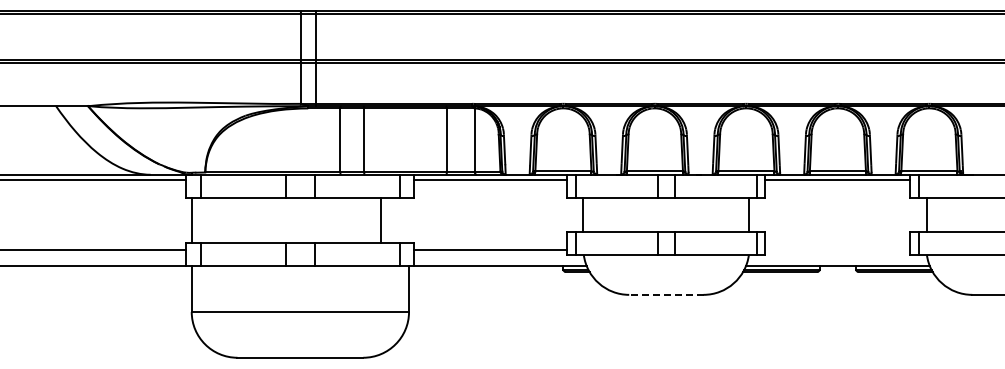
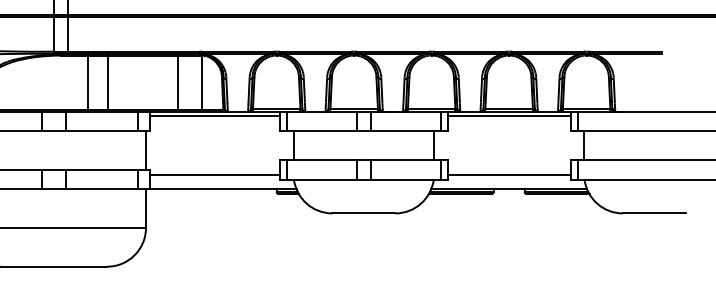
line: (381, 220) -> (146, 150), moved
line: (837, 249) -> (508, 175), added
line: (665, 294) -> (363, 213), dashed -> solid

